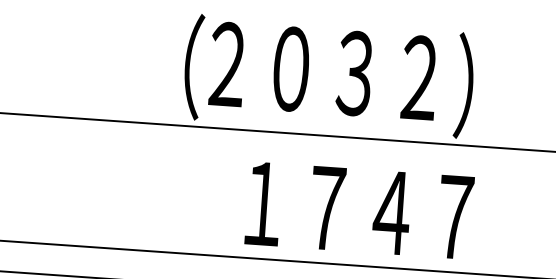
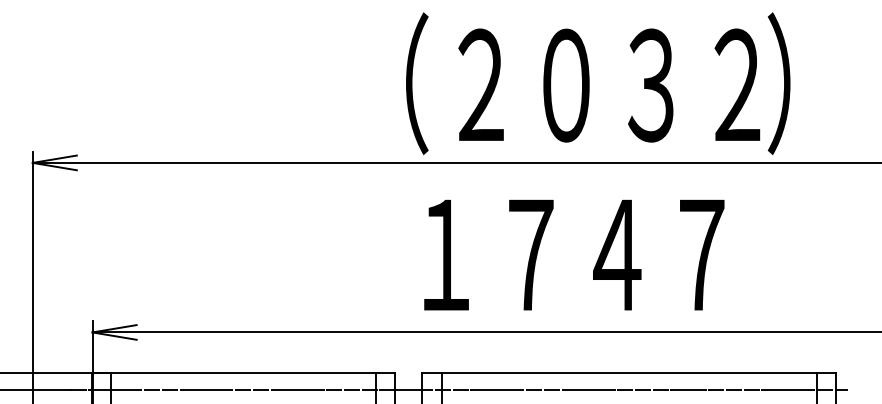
text: (323, 71) -> (609, 85), moved
text: (359, 210) -> (574, 254), moved

